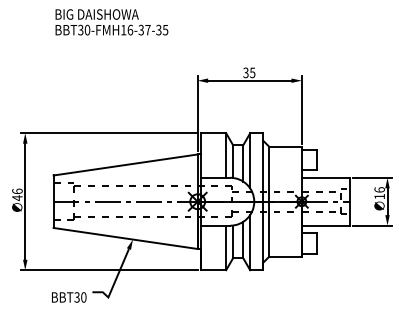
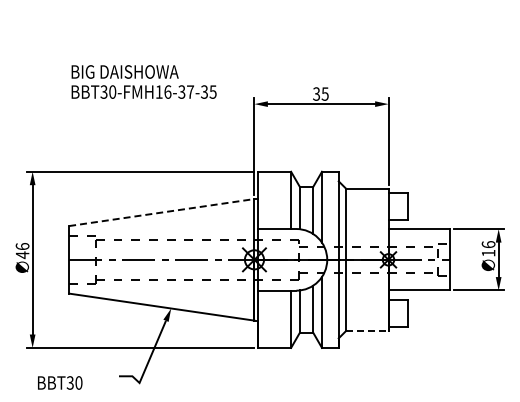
text: (111, 21) -> (143, 81), moved
line: (125, 164) -> (161, 212), solid -> dashed
line: (285, 256) -> (367, 330), solid -> dashed
text: (69, 297) -> (60, 382), moved

